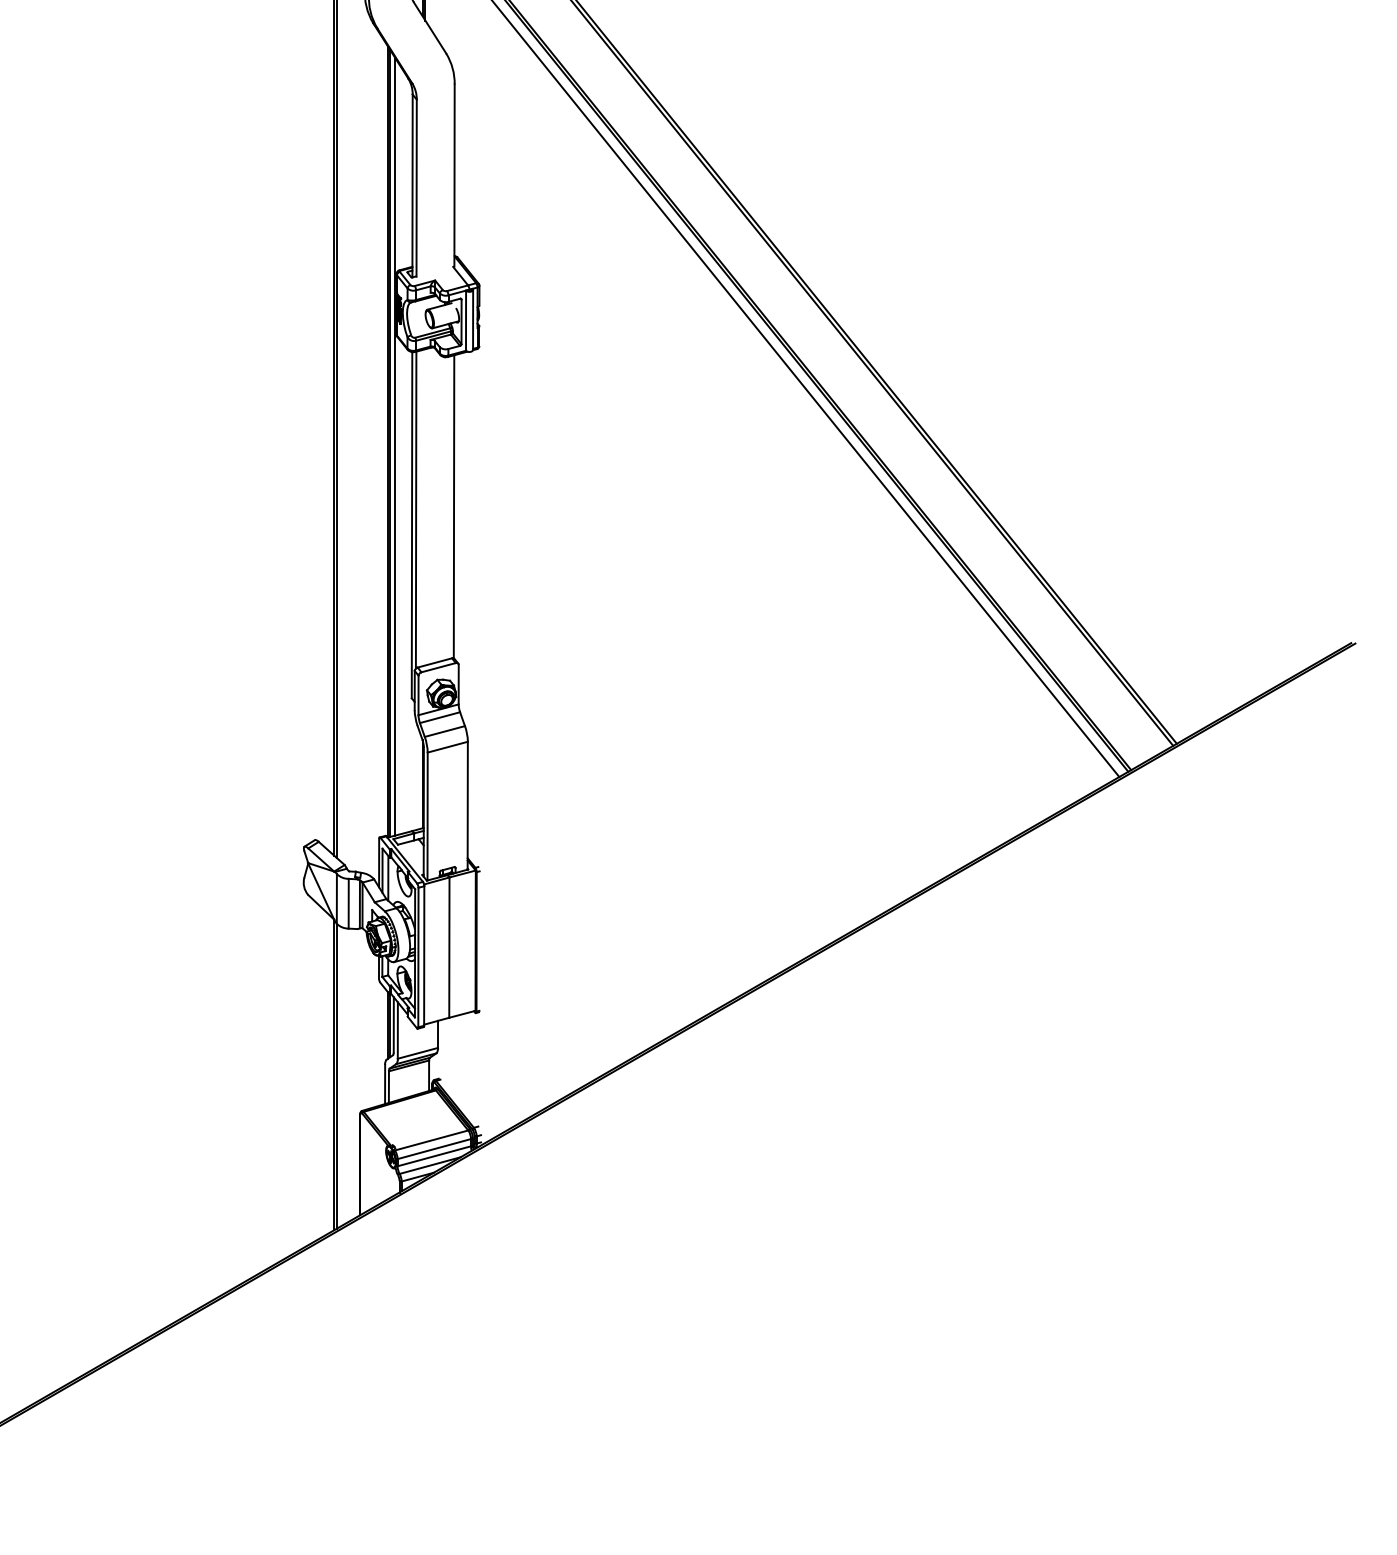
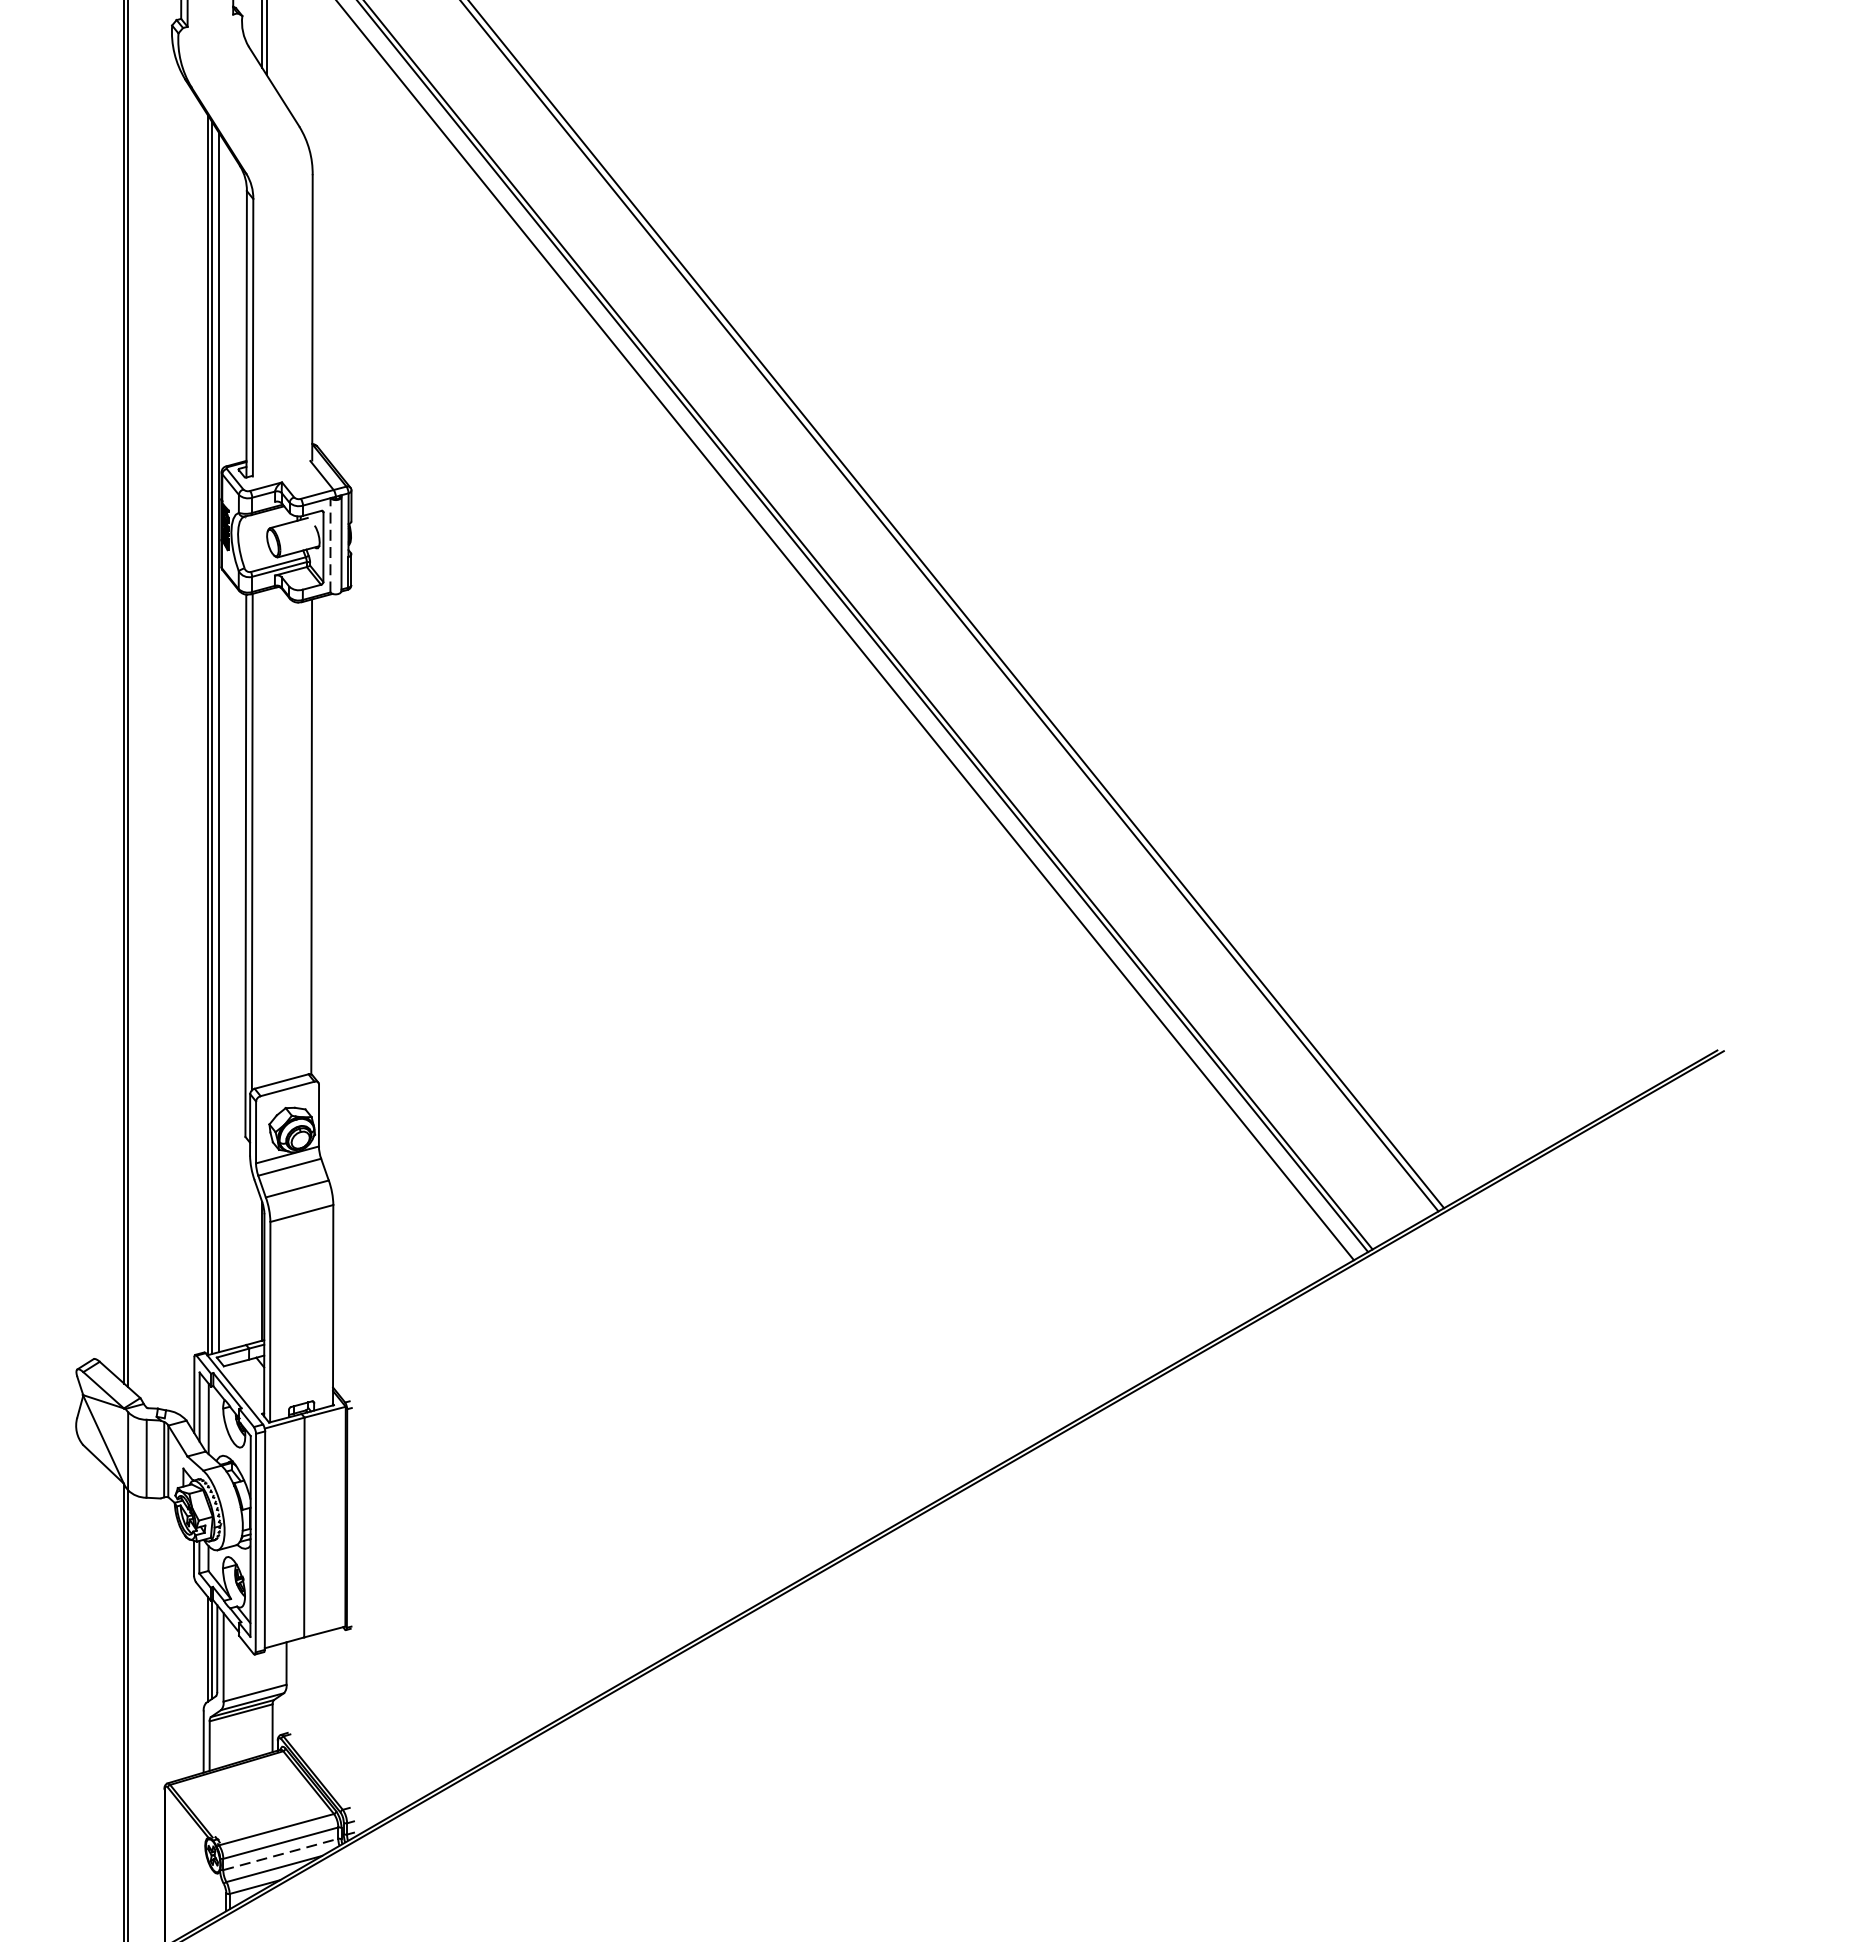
line: (466, 320) -> (331, 545), solid -> dashed
line: (434, 1156) -> (281, 1854), solid -> dashed

